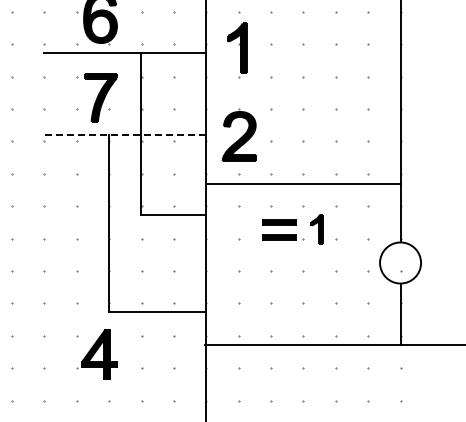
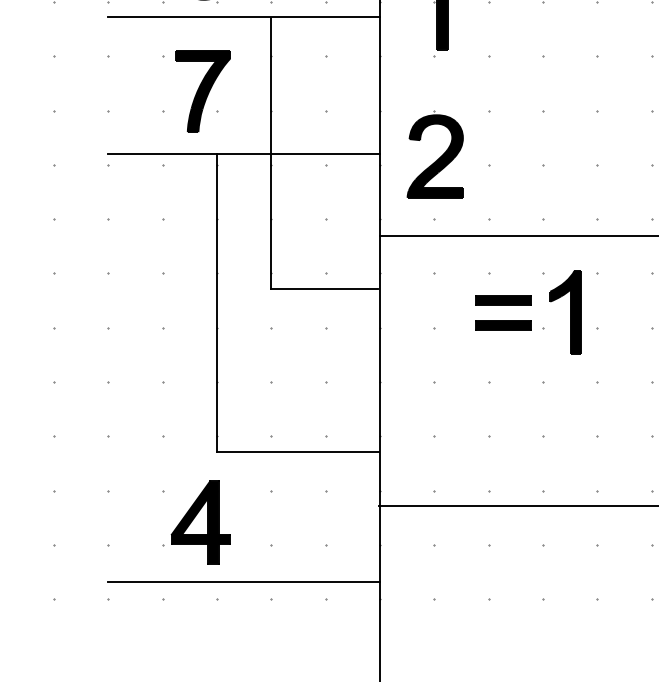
line: (125, 135) -> (244, 154), dashed -> solid
part: (316, 229) -> (564, 312), size x1.67
line: (125, 390) -> (244, 582), added

